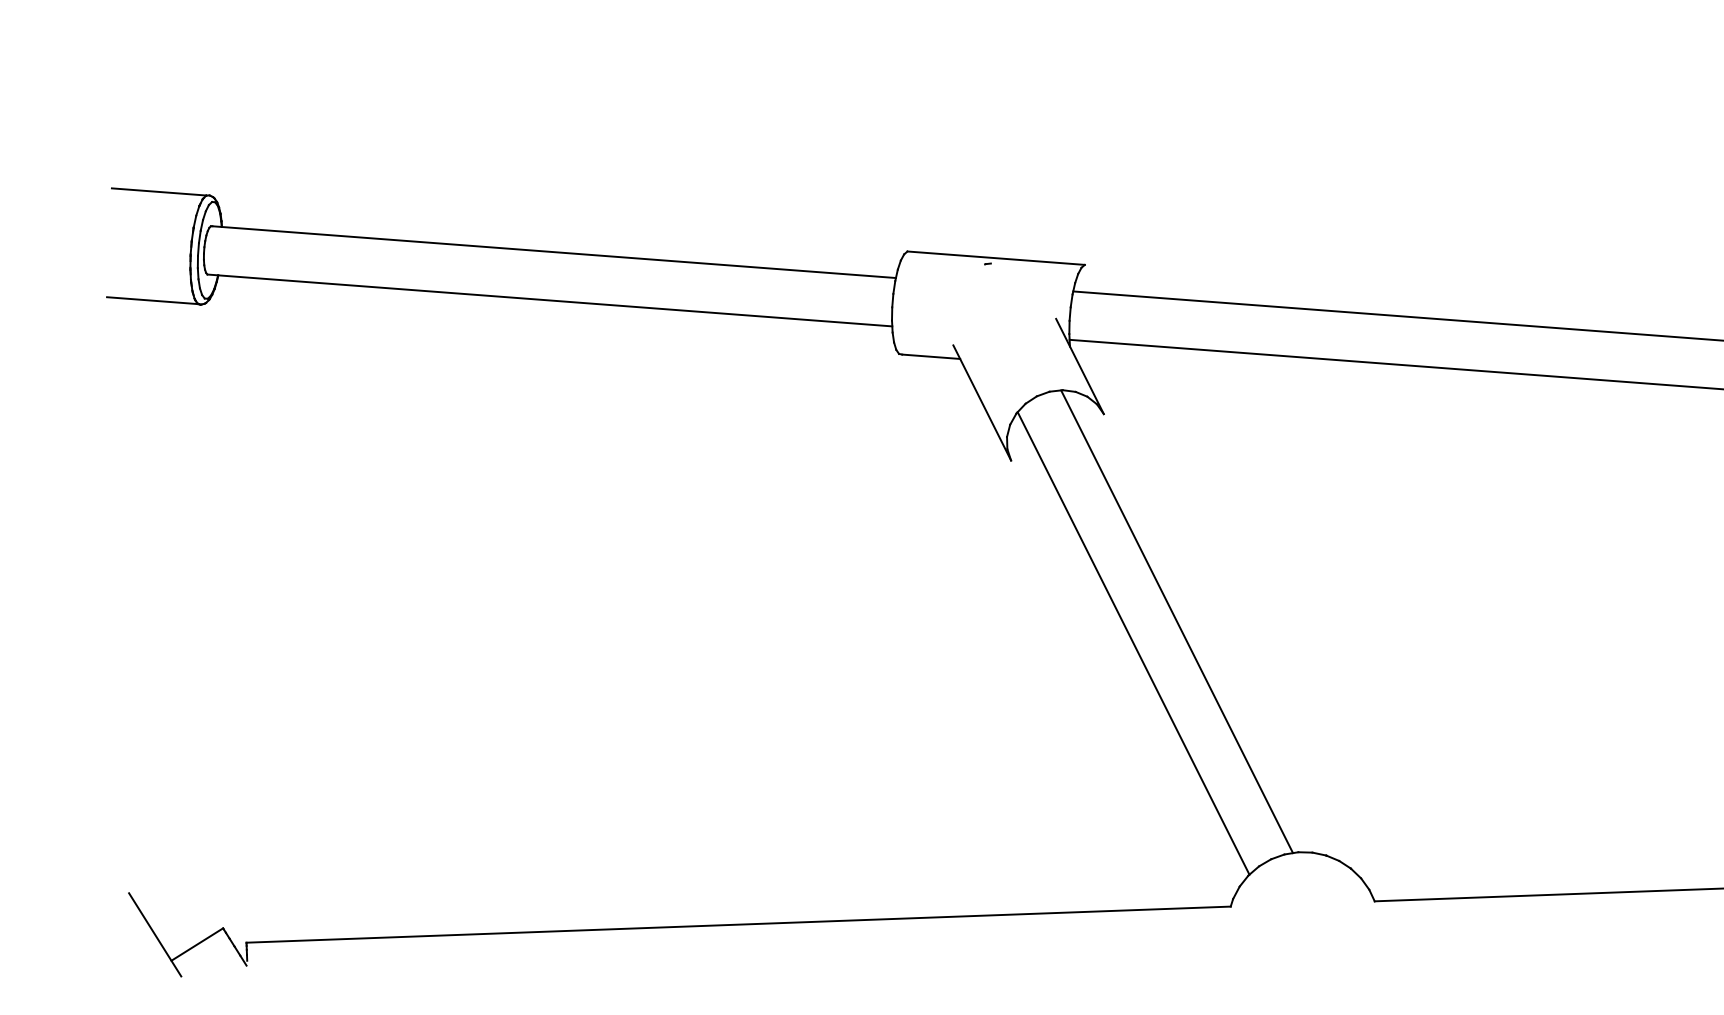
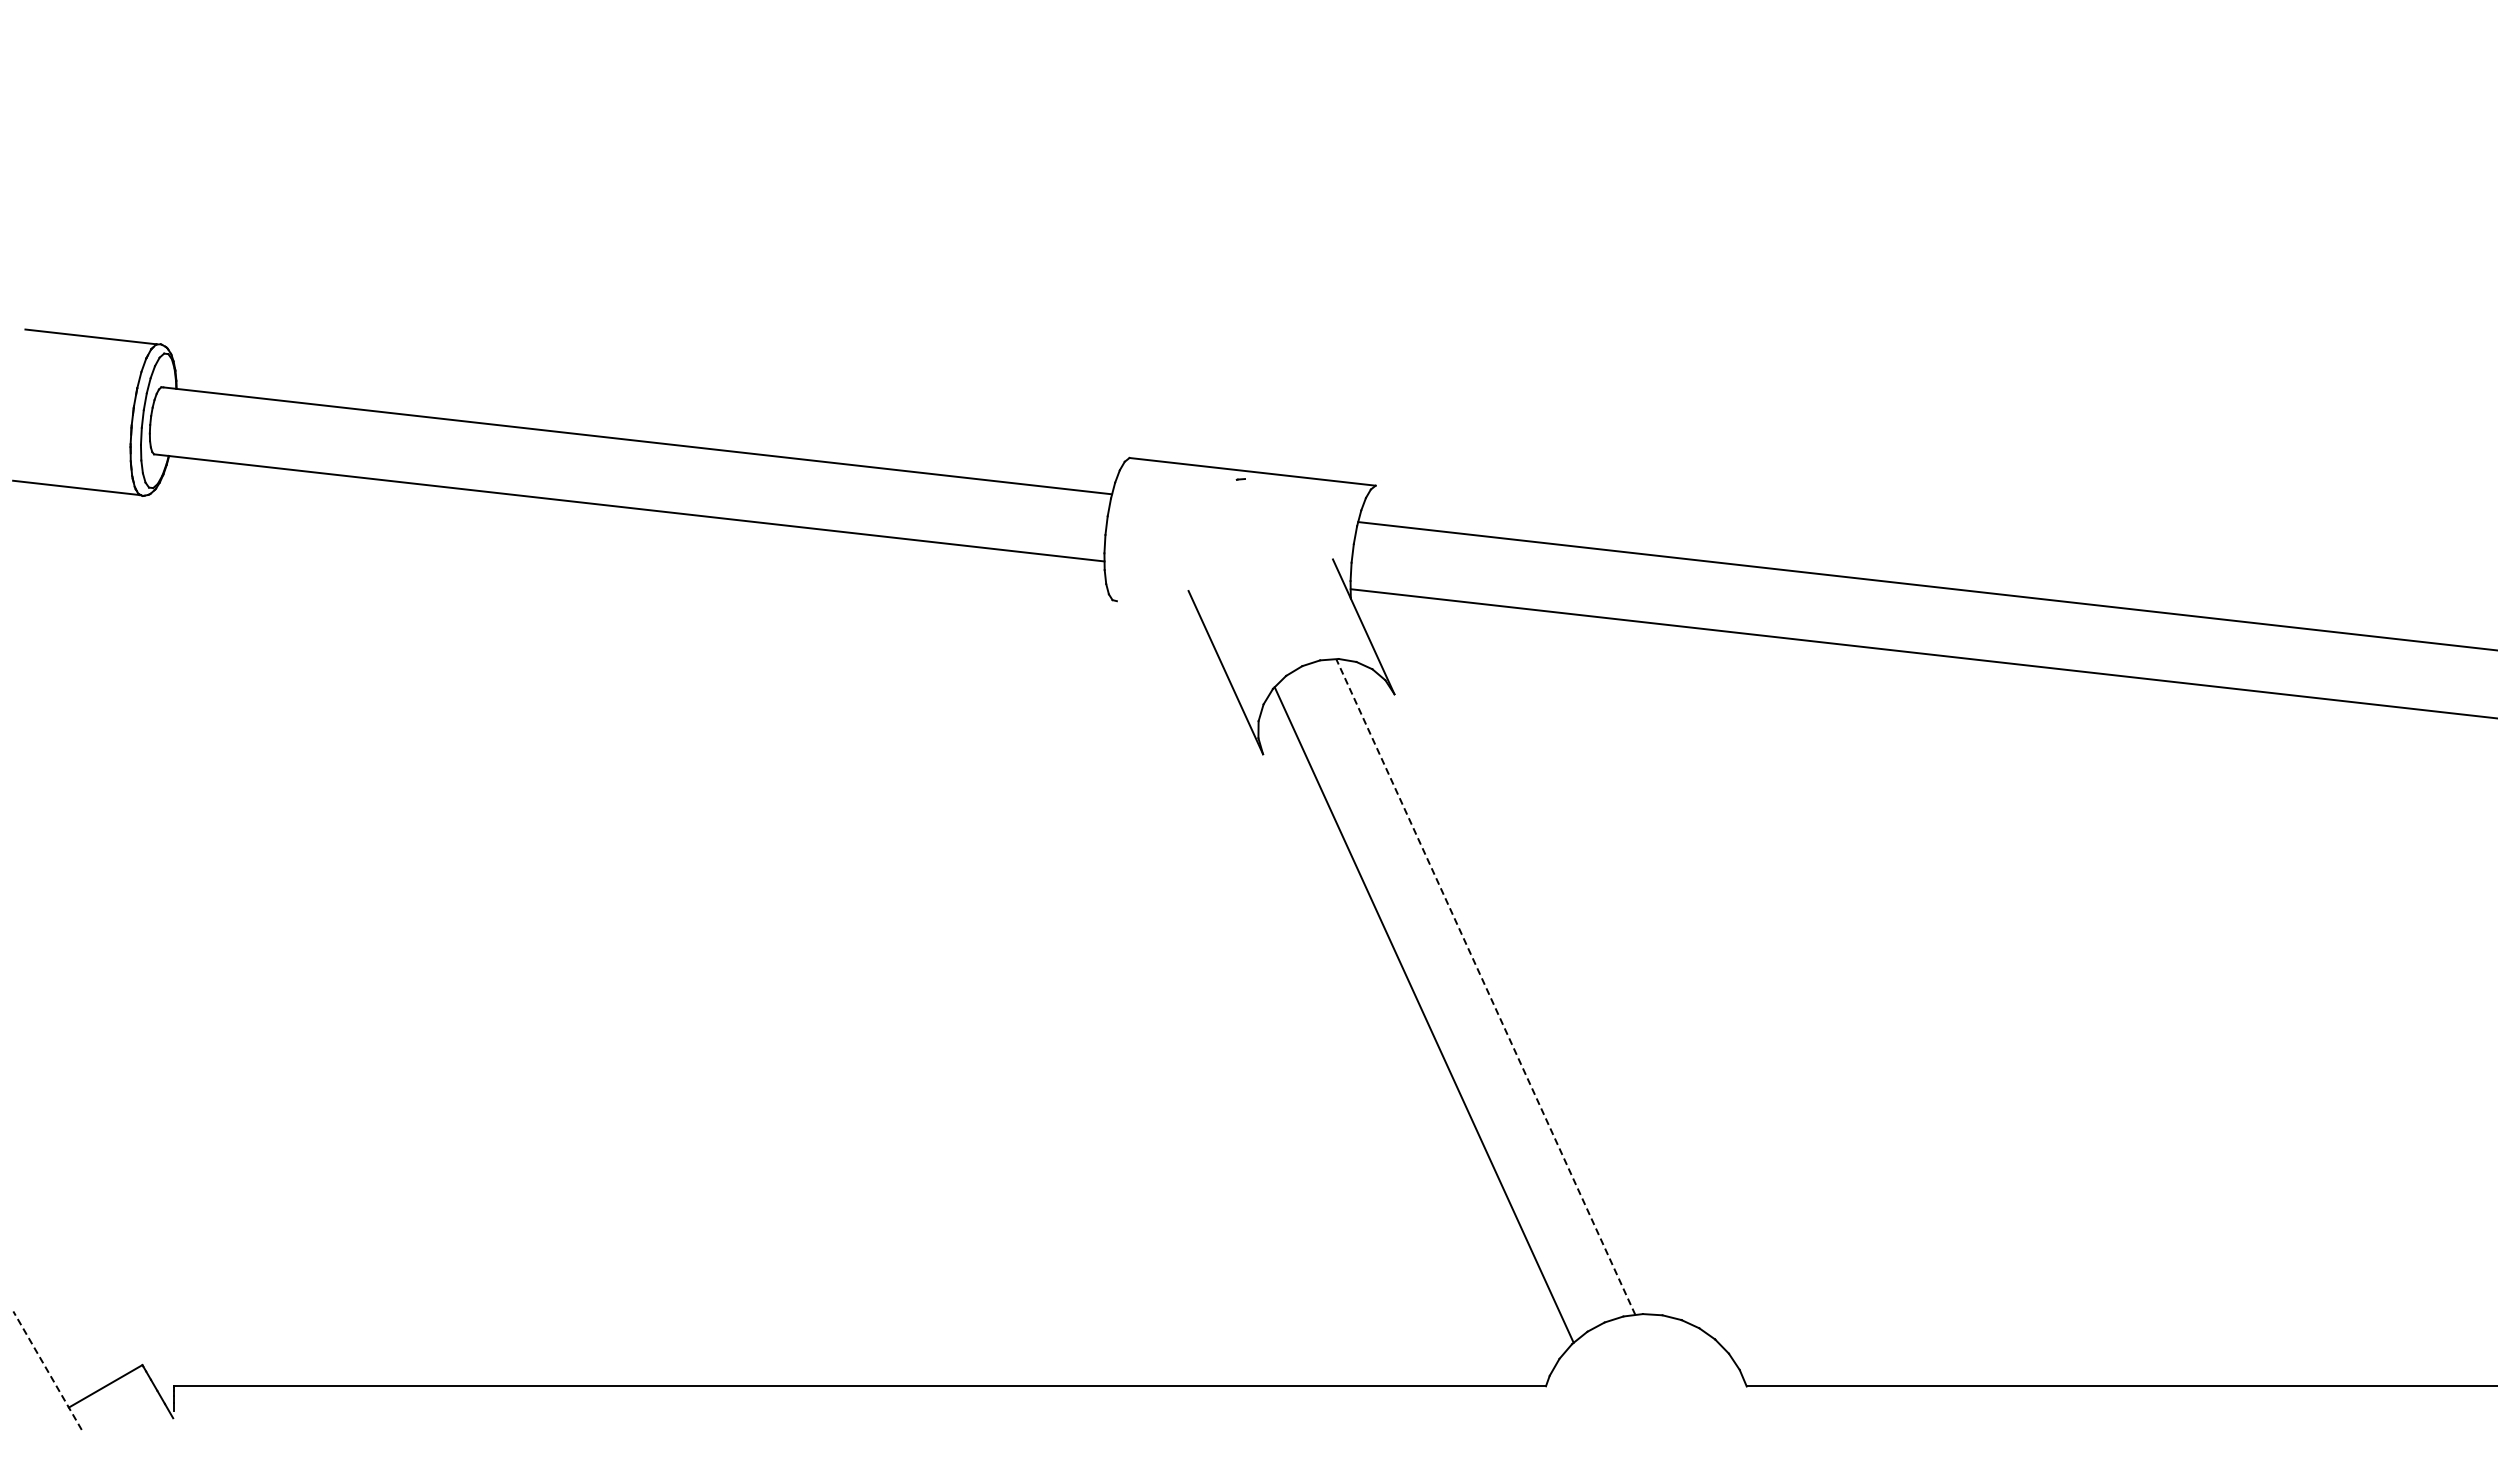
line: (930, 356) -> (1156, 605), removed
line: (1176, 621) -> (1485, 986), solid -> dashed
line: (155, 934) -> (47, 1370), solid -> dashed

